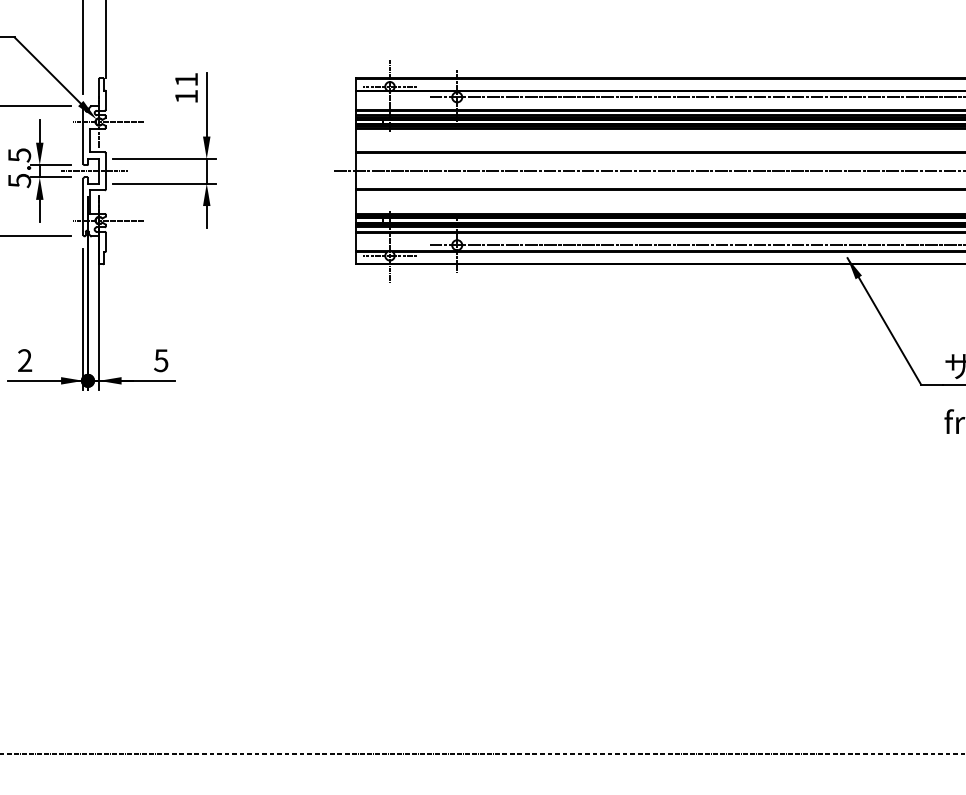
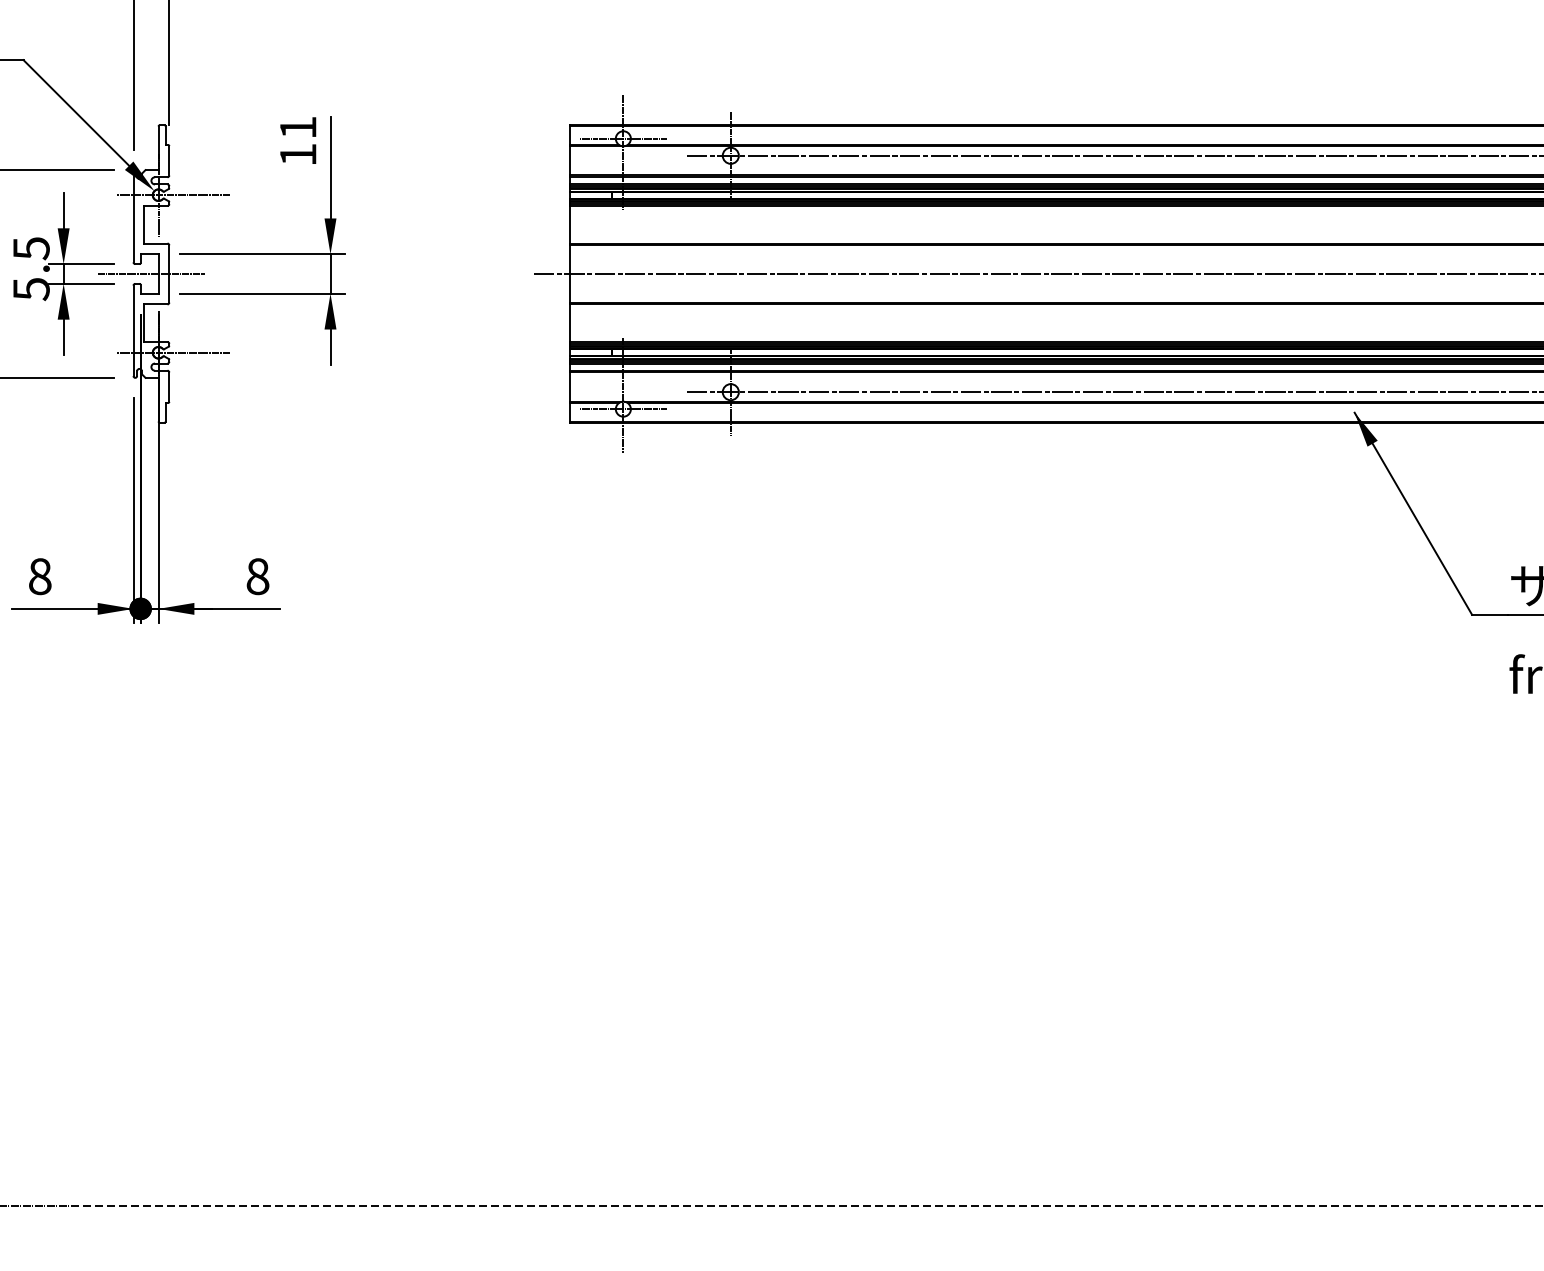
text: (25, 360) -> (40, 576), 2 -> 8
text: (161, 360) -> (258, 576), 5 -> 8

